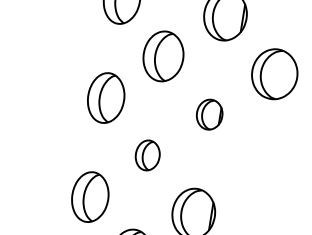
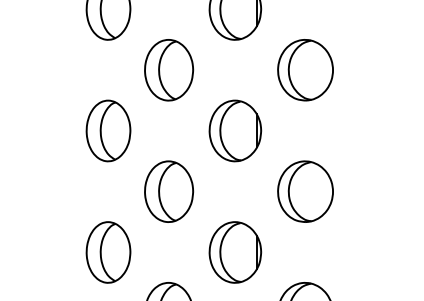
part: (209, 114) -> (235, 130), size x1.67
part: (148, 155) -> (169, 191), size x1.67
part: (258, 173) -> (305, 191), added

